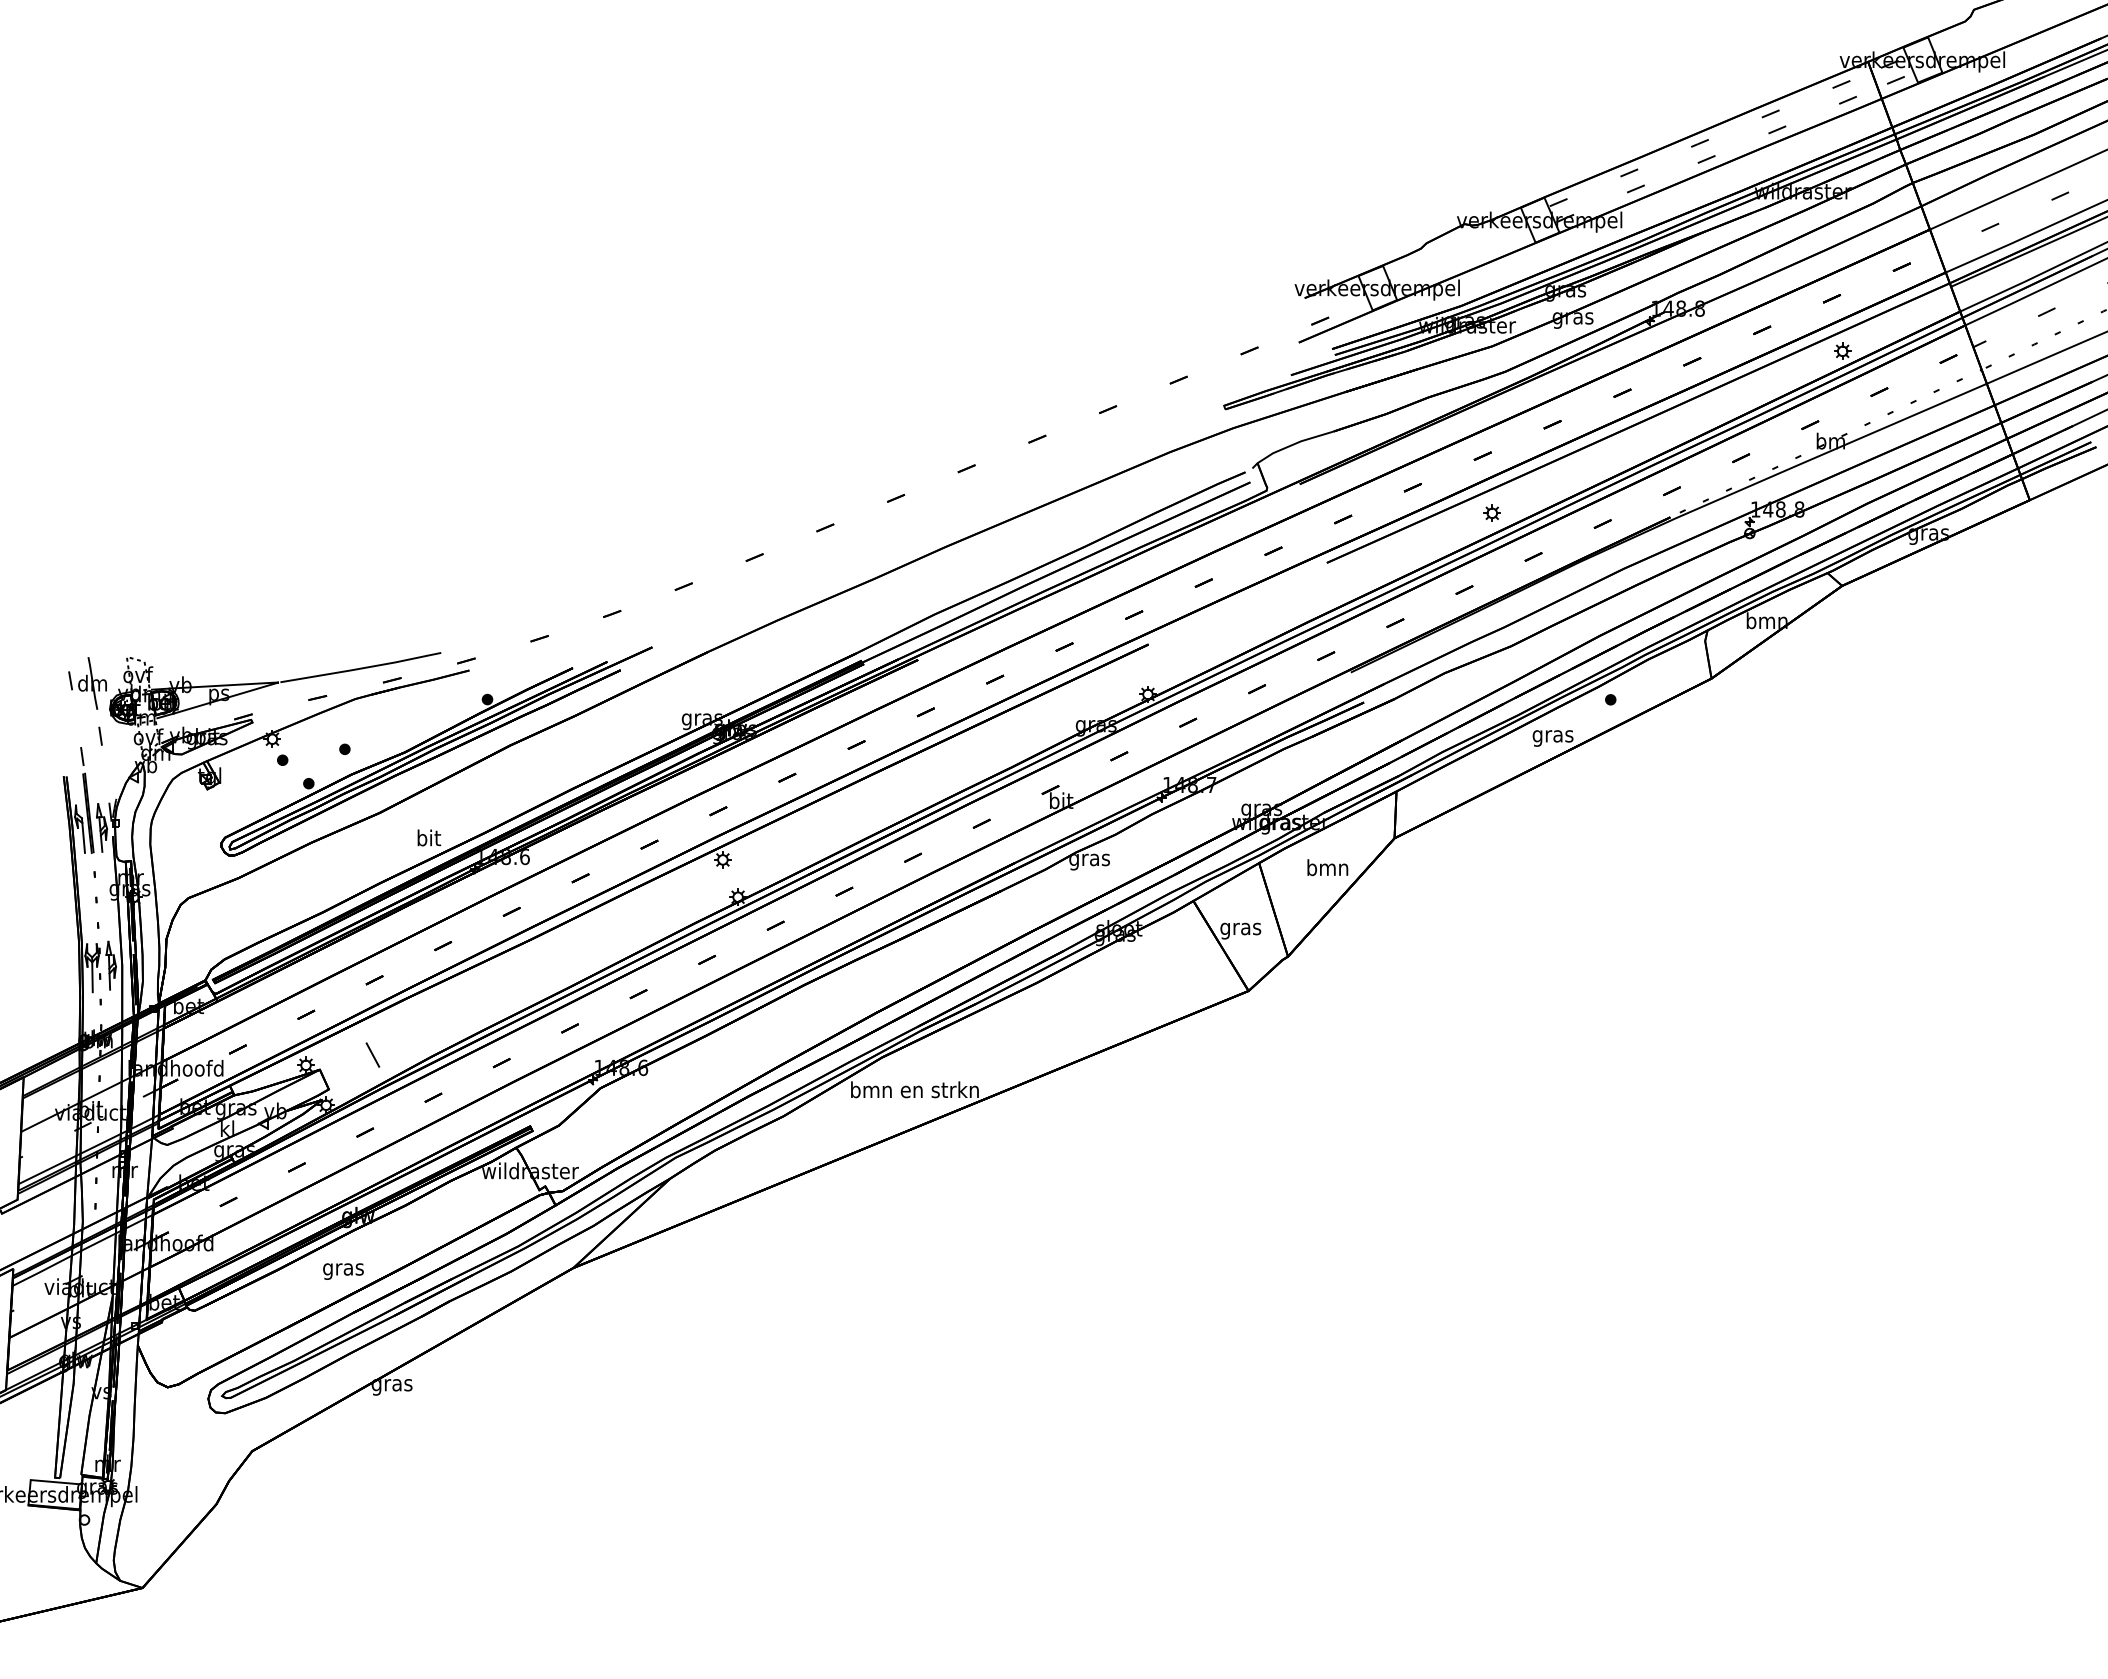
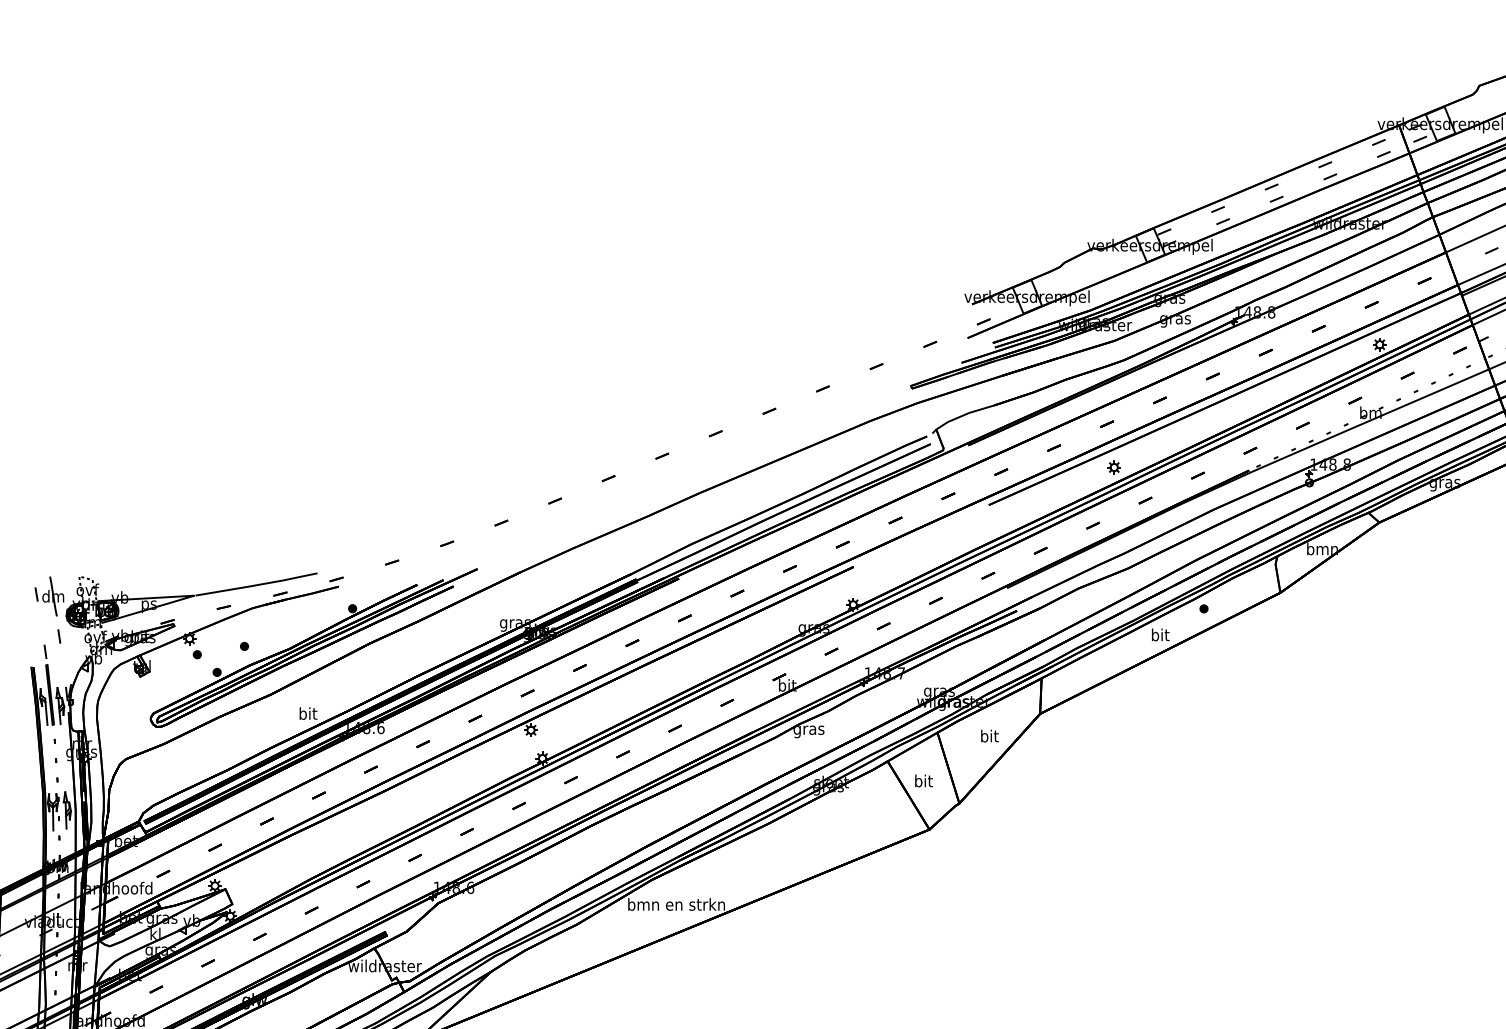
text: (1552, 735) -> (1159, 635), gras -> bit
text: (1327, 867) -> (989, 735), bmn -> bit
text: (1240, 928) -> (923, 782), gras -> bit
line: (372, 1054) -> (265, 877), removed

